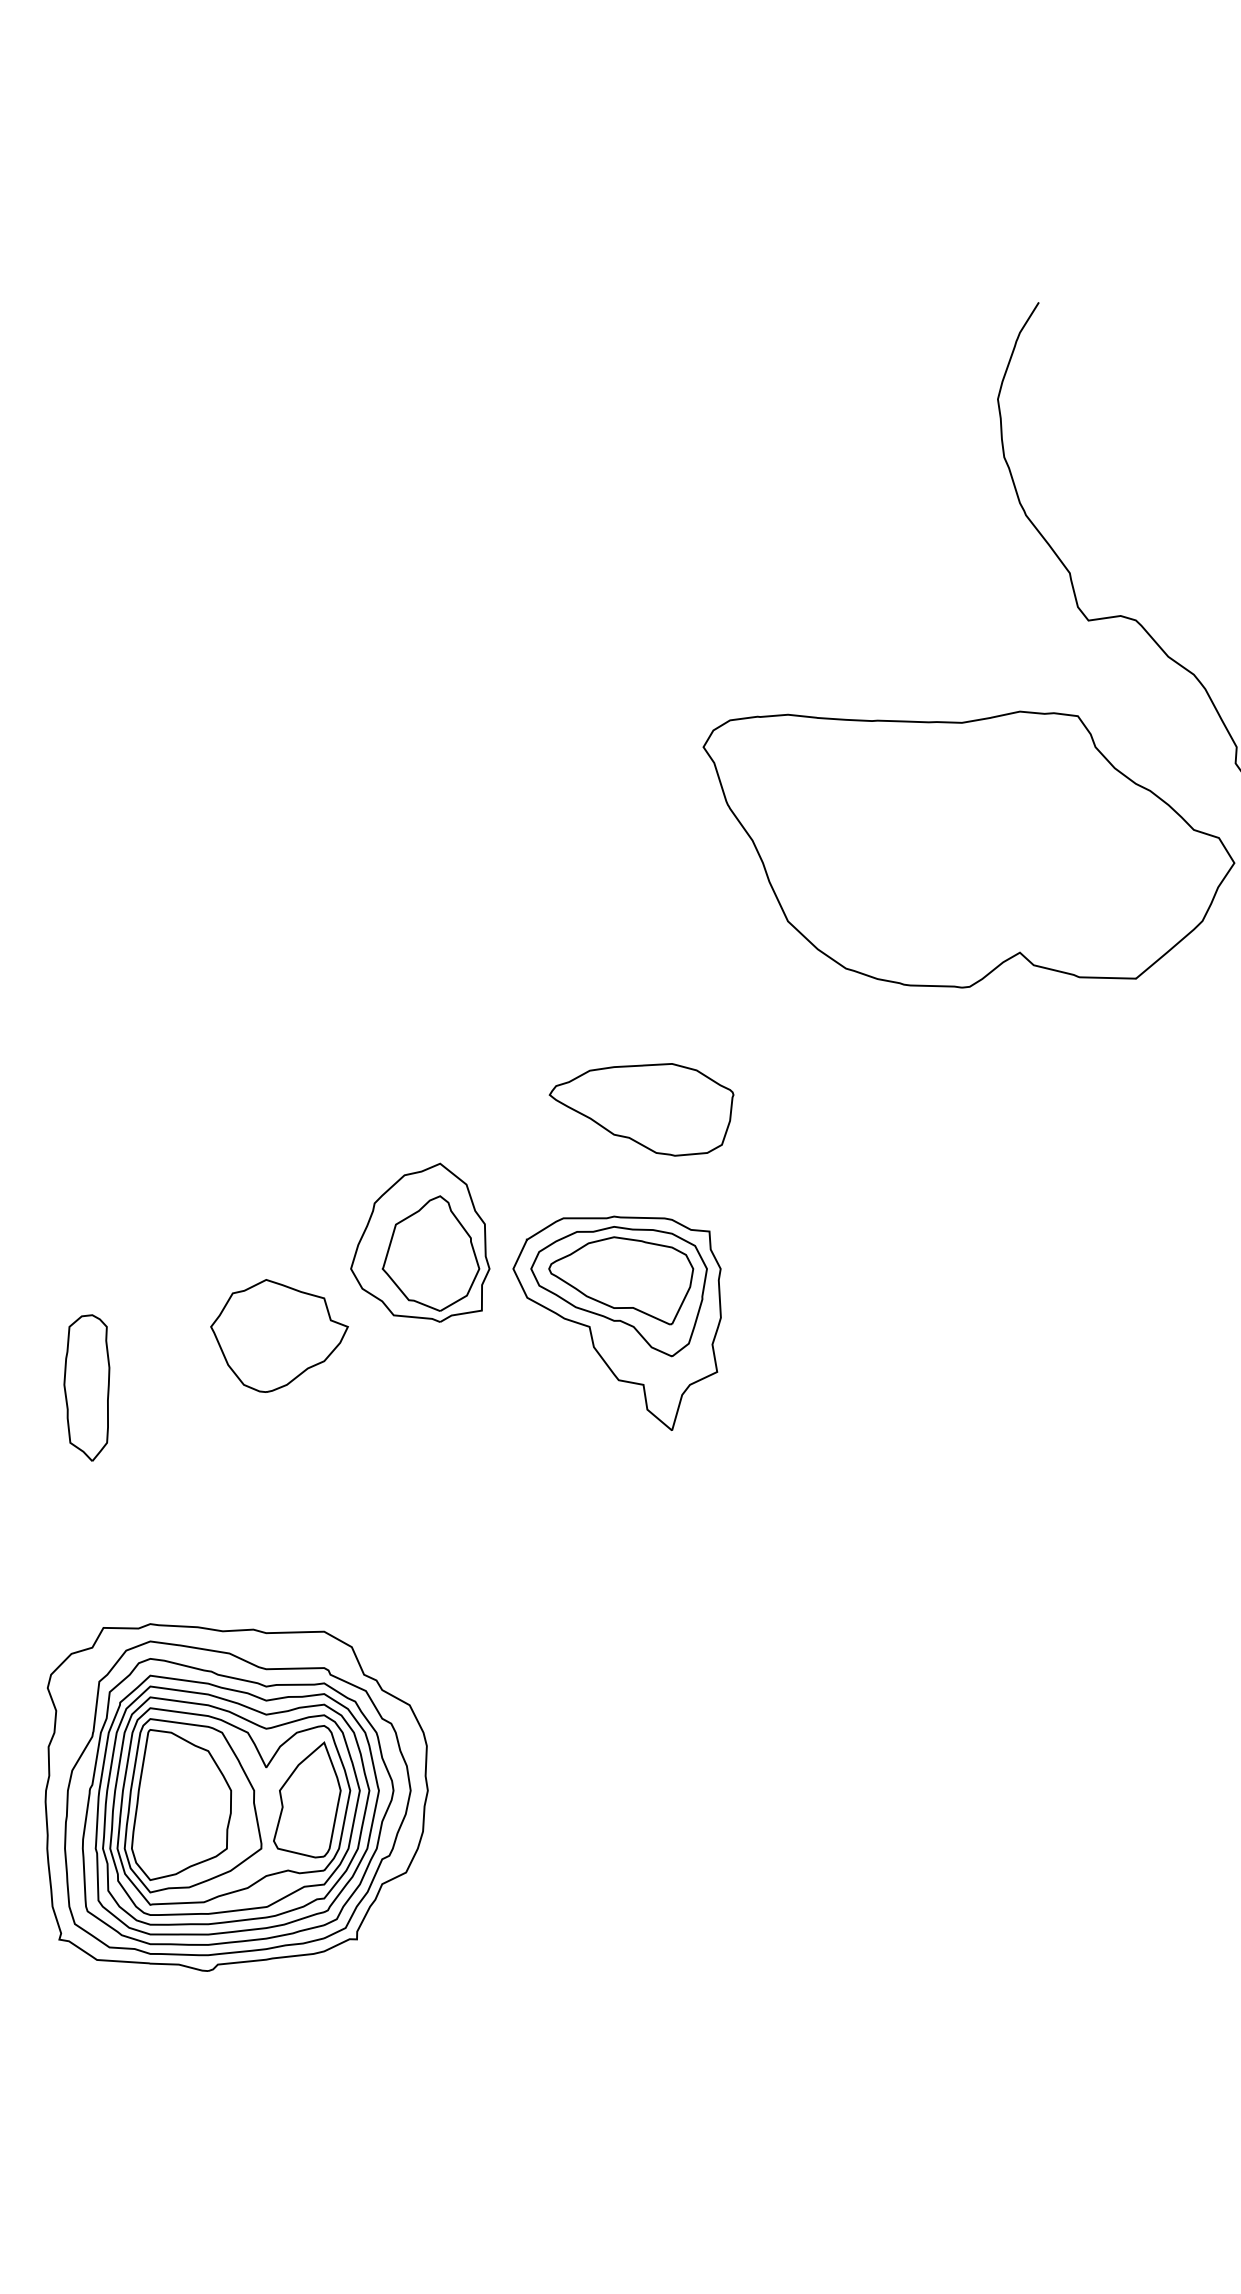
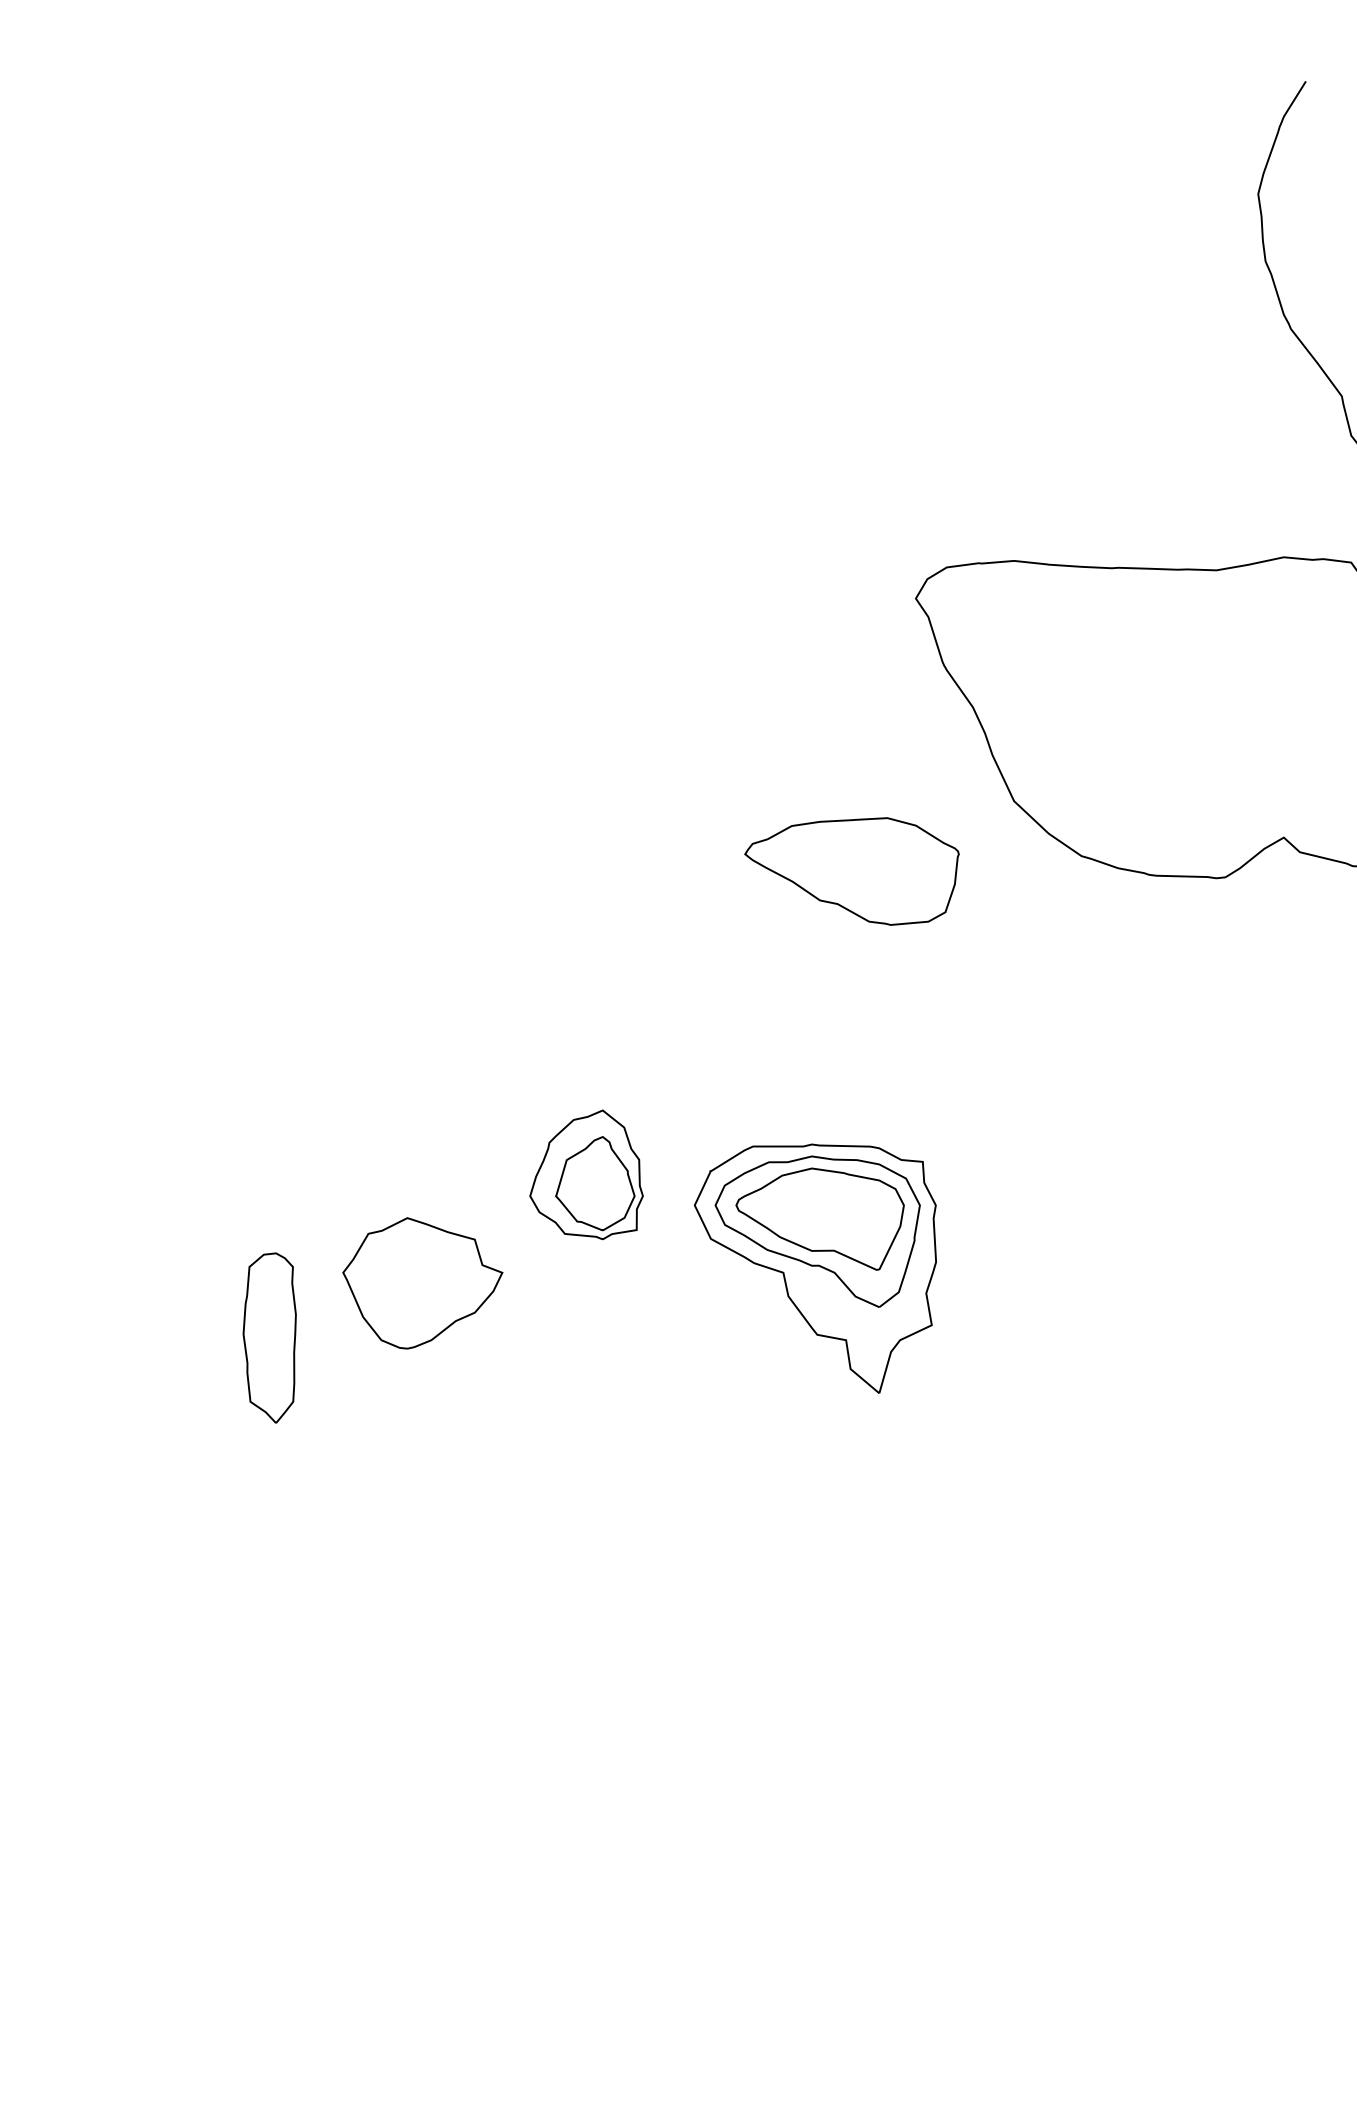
part: (641, 1109) -> (851, 871), moved
part: (420, 1242) -> (586, 1174), size x0.7
part: (86, 1387) -> (269, 1337), moved
part: (236, 1797) -> (372, 1820), removed

